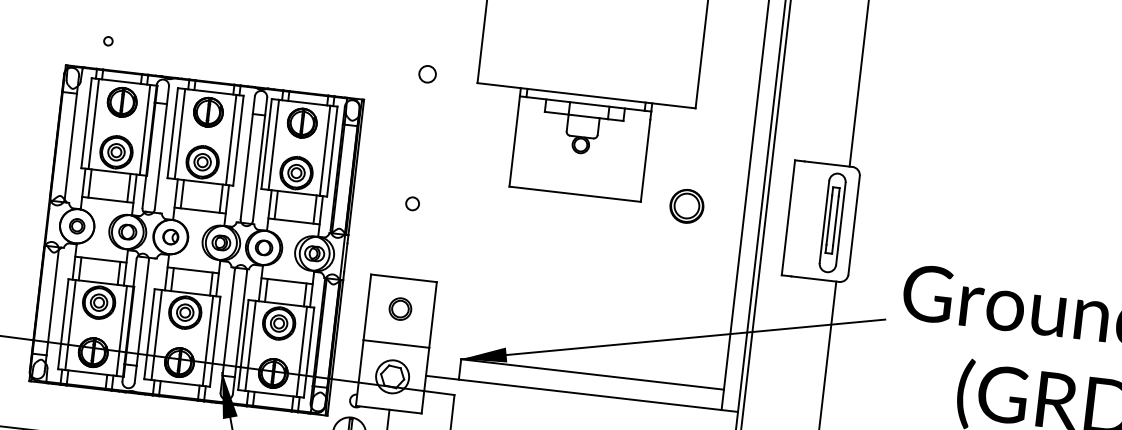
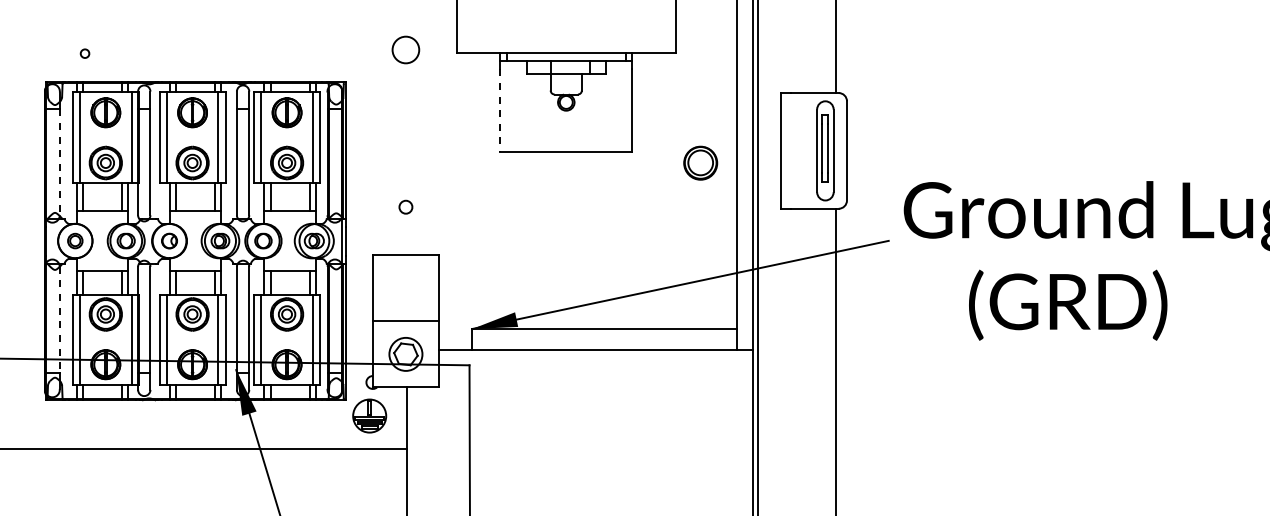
circle: (427, 73) -> (405, 49), size x1.6
line: (70, 146) -> (59, 162), solid -> dashed
line: (514, 146) -> (500, 111), solid -> dashed
circle: (412, 203) -> (405, 206), moved
part: (686, 205) -> (700, 162), moved
line: (52, 302) -> (59, 319), solid -> dashed
part: (400, 308) -> (405, 285), removed

